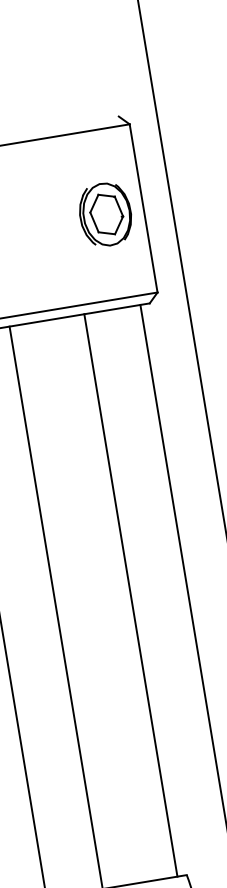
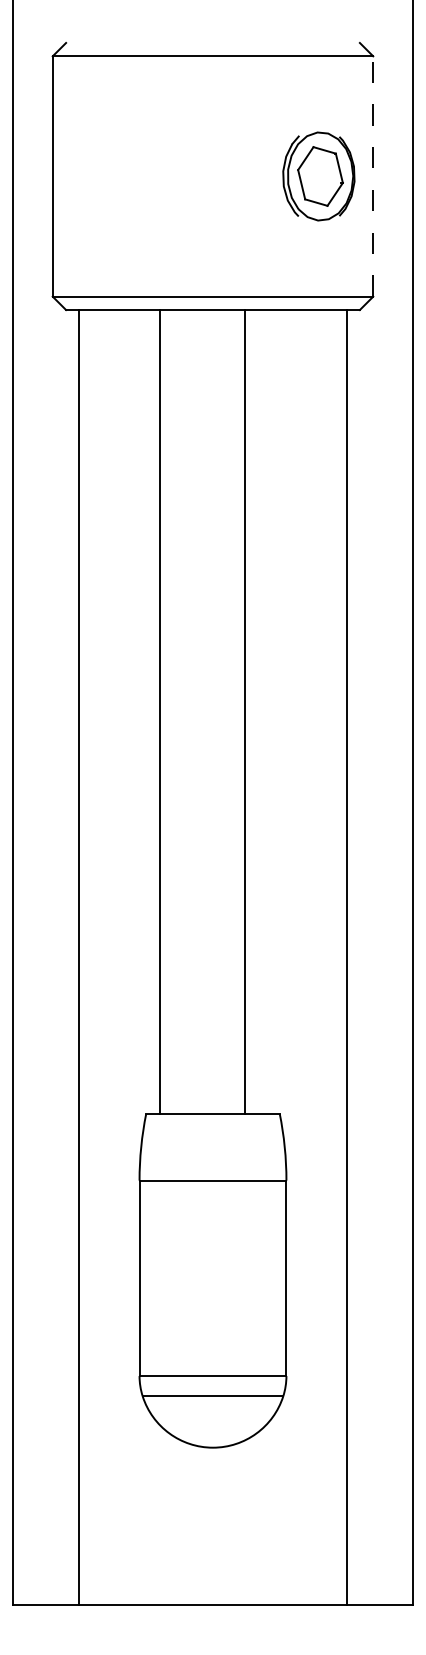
line: (143, 208) -> (373, 176), solid -> dashed
line: (130, 595) -> (245, 711), moved

